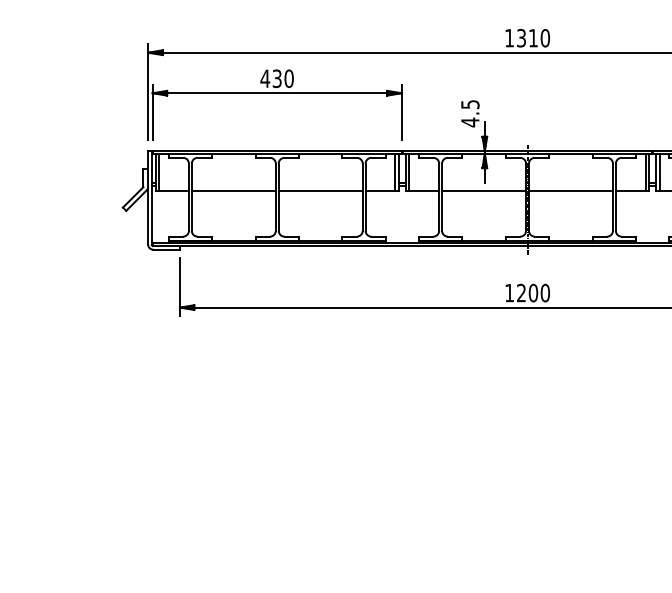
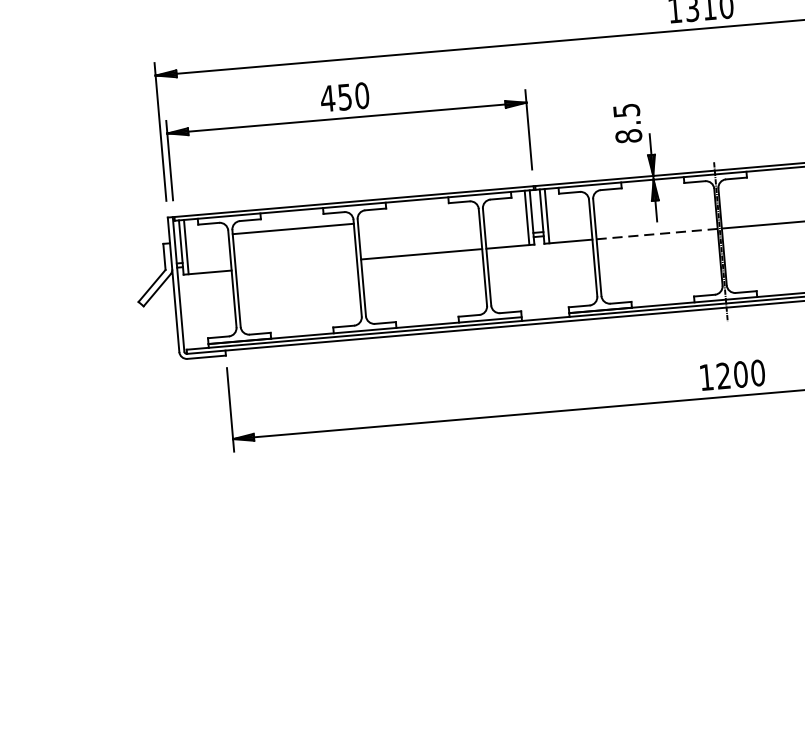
text: (277, 78) -> (345, 96), 430 -> 450
text: (470, 122) -> (629, 136), 4.5 -> 8.5
line: (233, 191) -> (292, 229), moved
line: (484, 191) -> (657, 234), solid -> dashed

